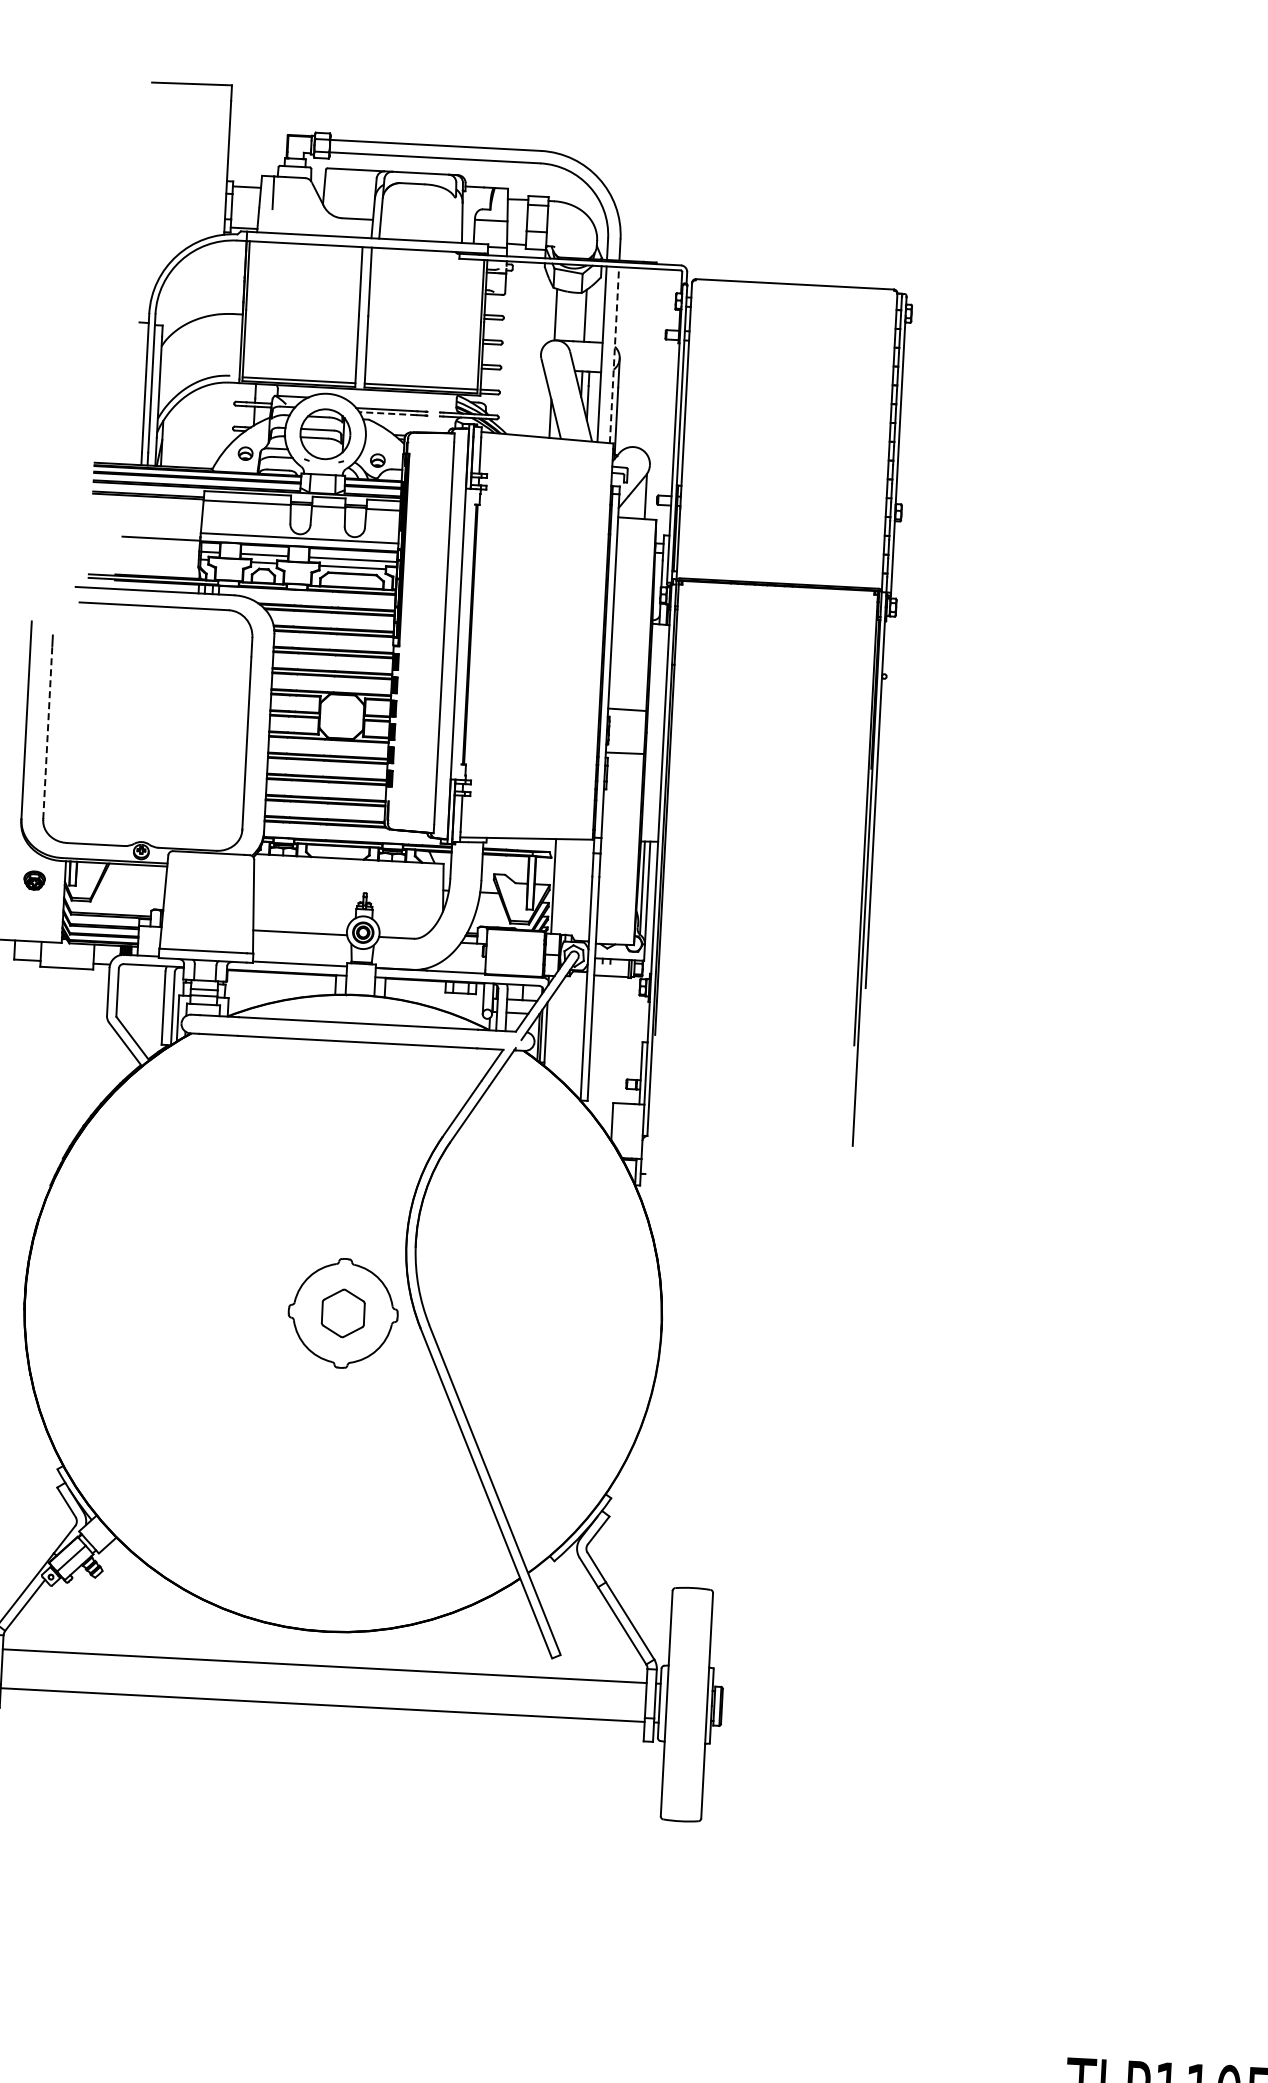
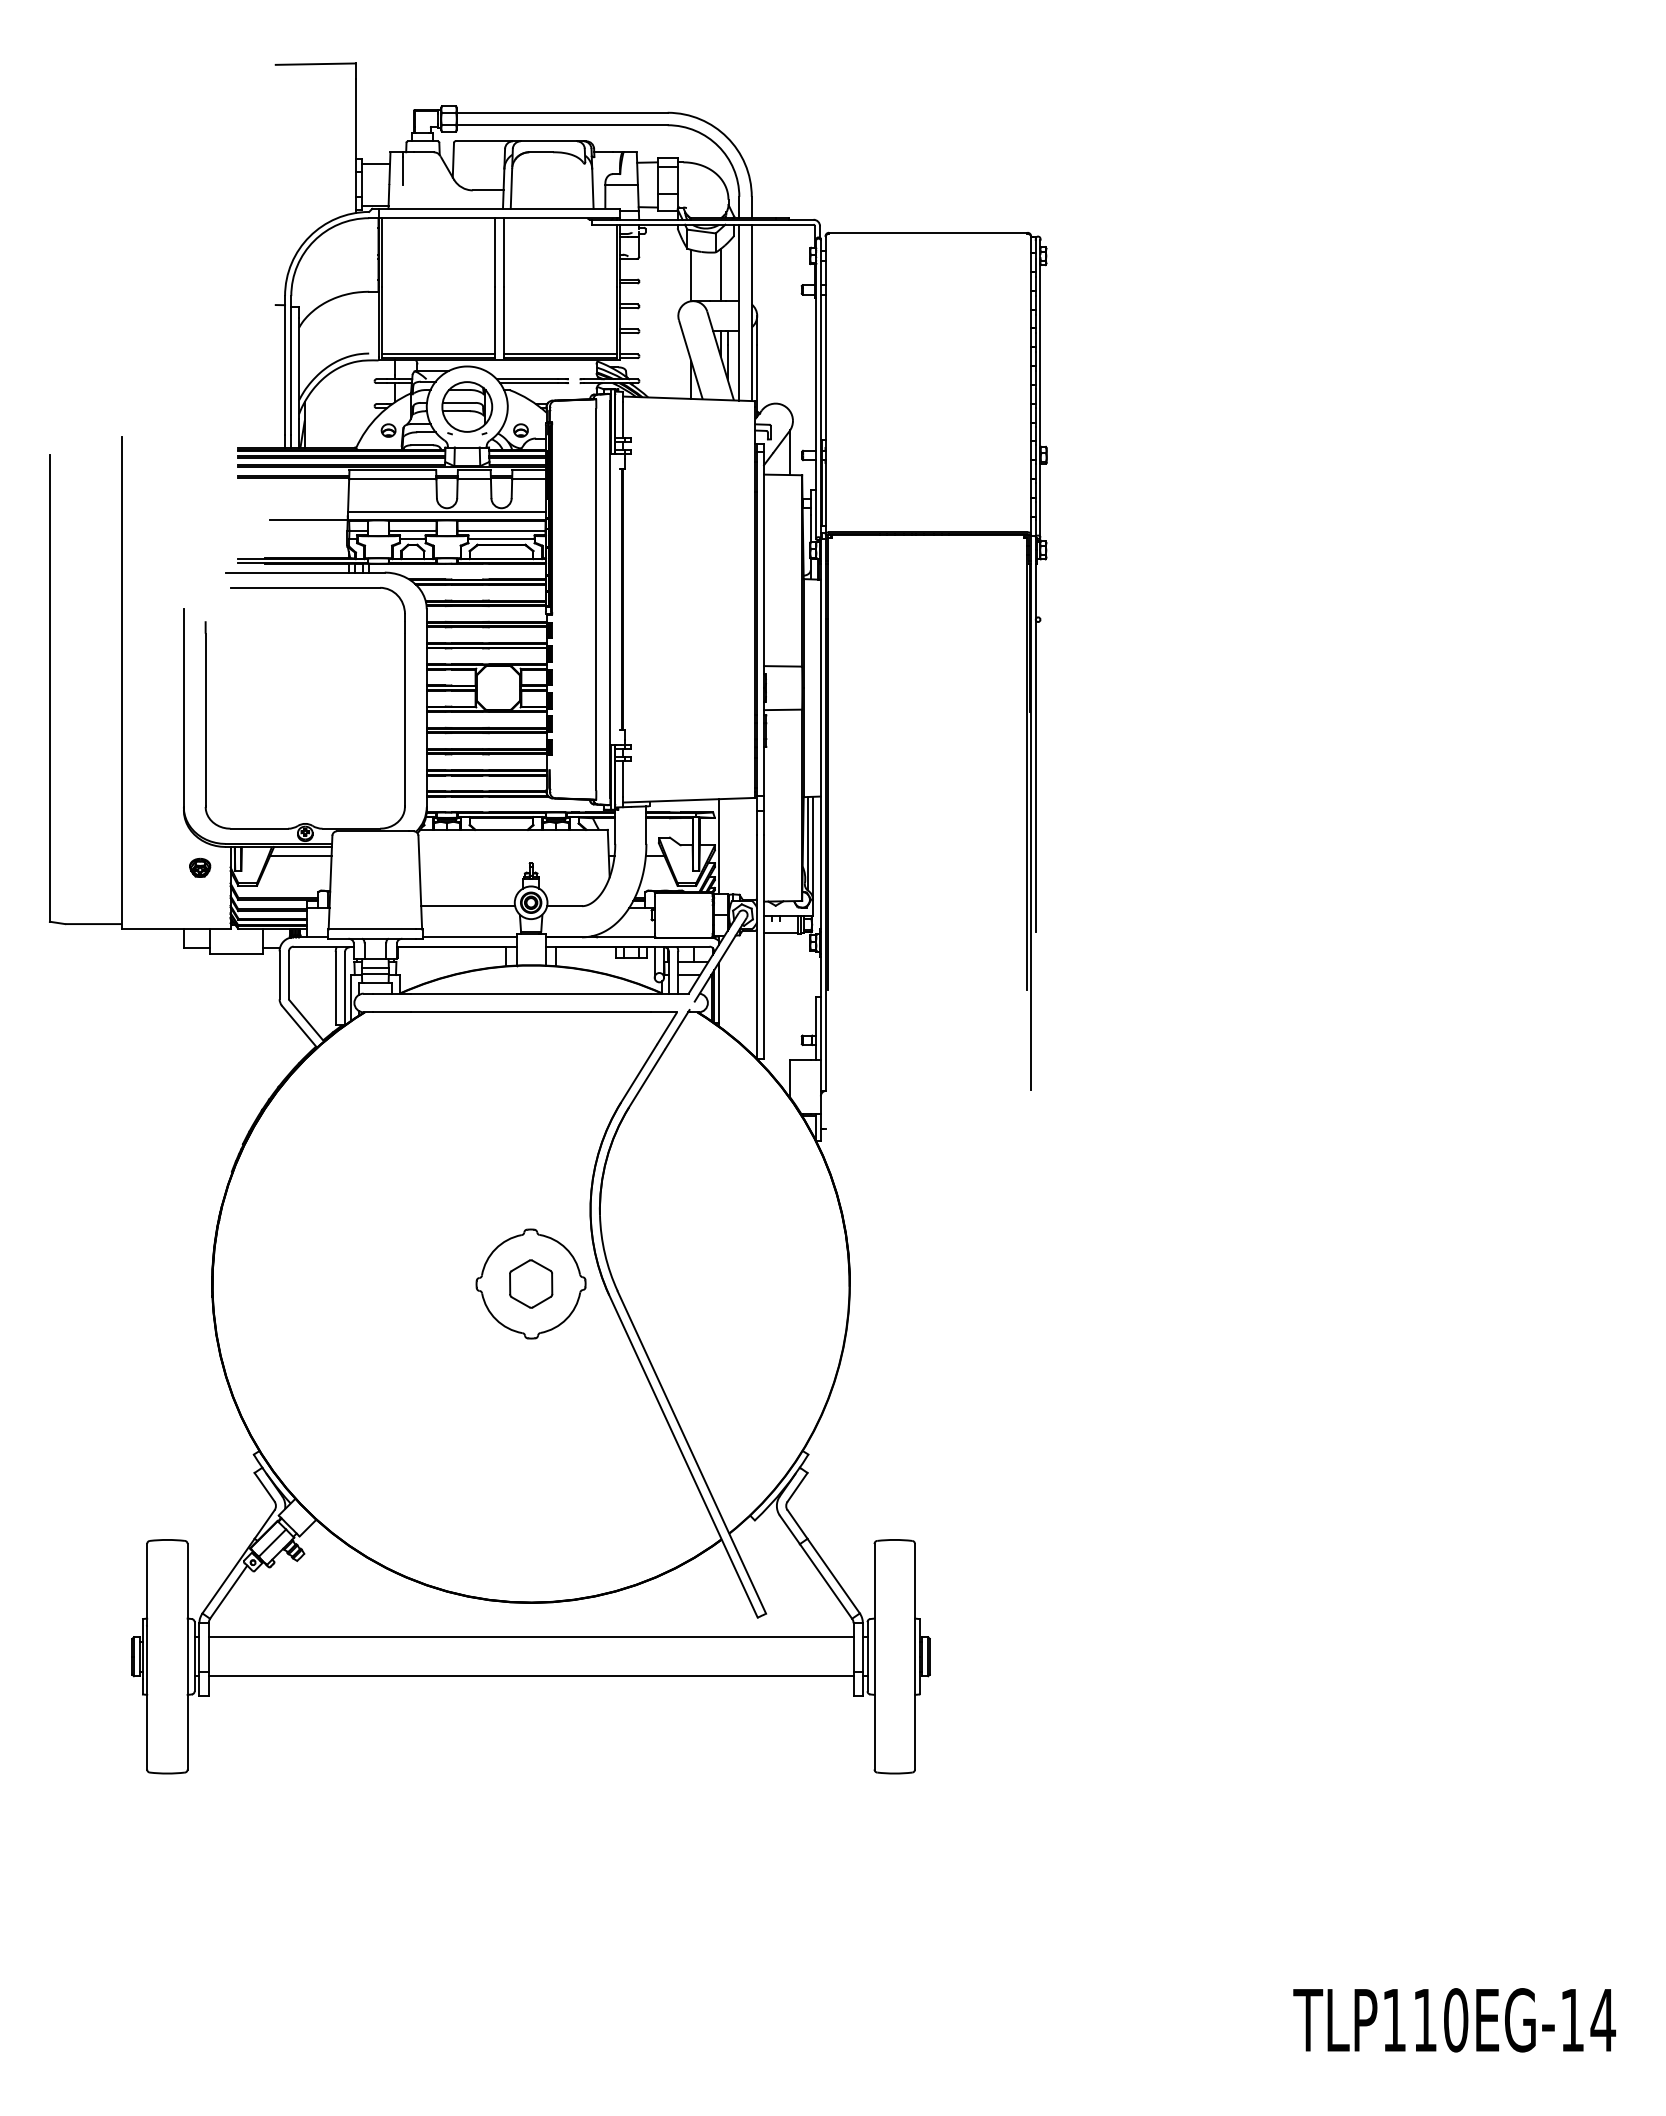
line: (614, 354) -> (751, 312), dashed -> solid
line: (387, 413) -> (528, 383), dashed -> solid
line: (47, 732) -> (205, 719), dashed -> solid
line: (135, 874) -> (300, 856), added

